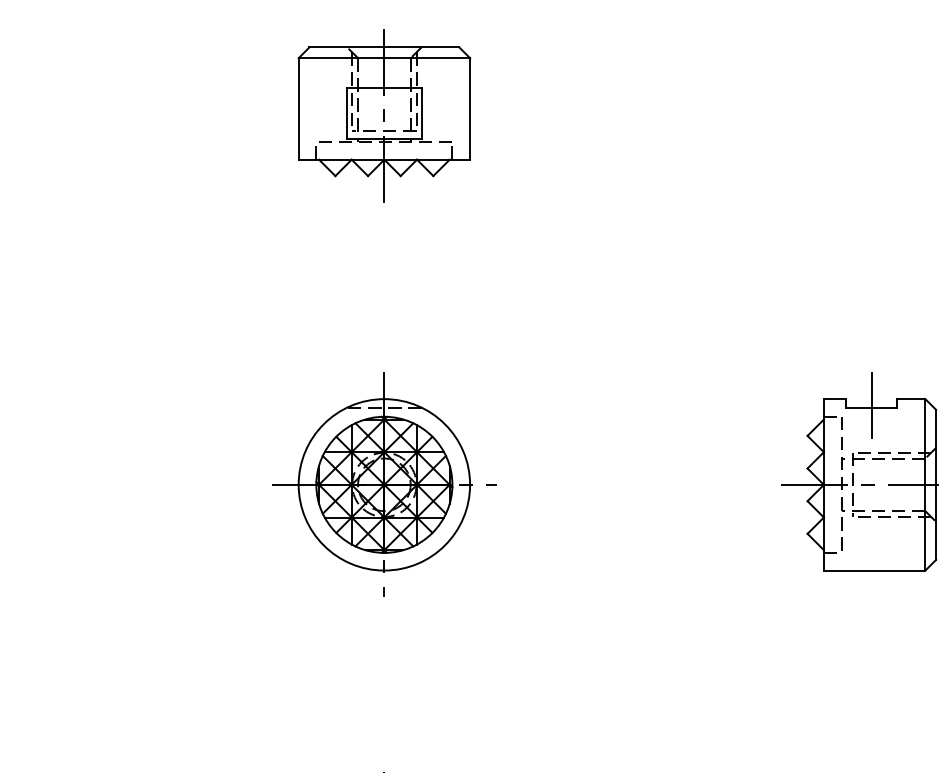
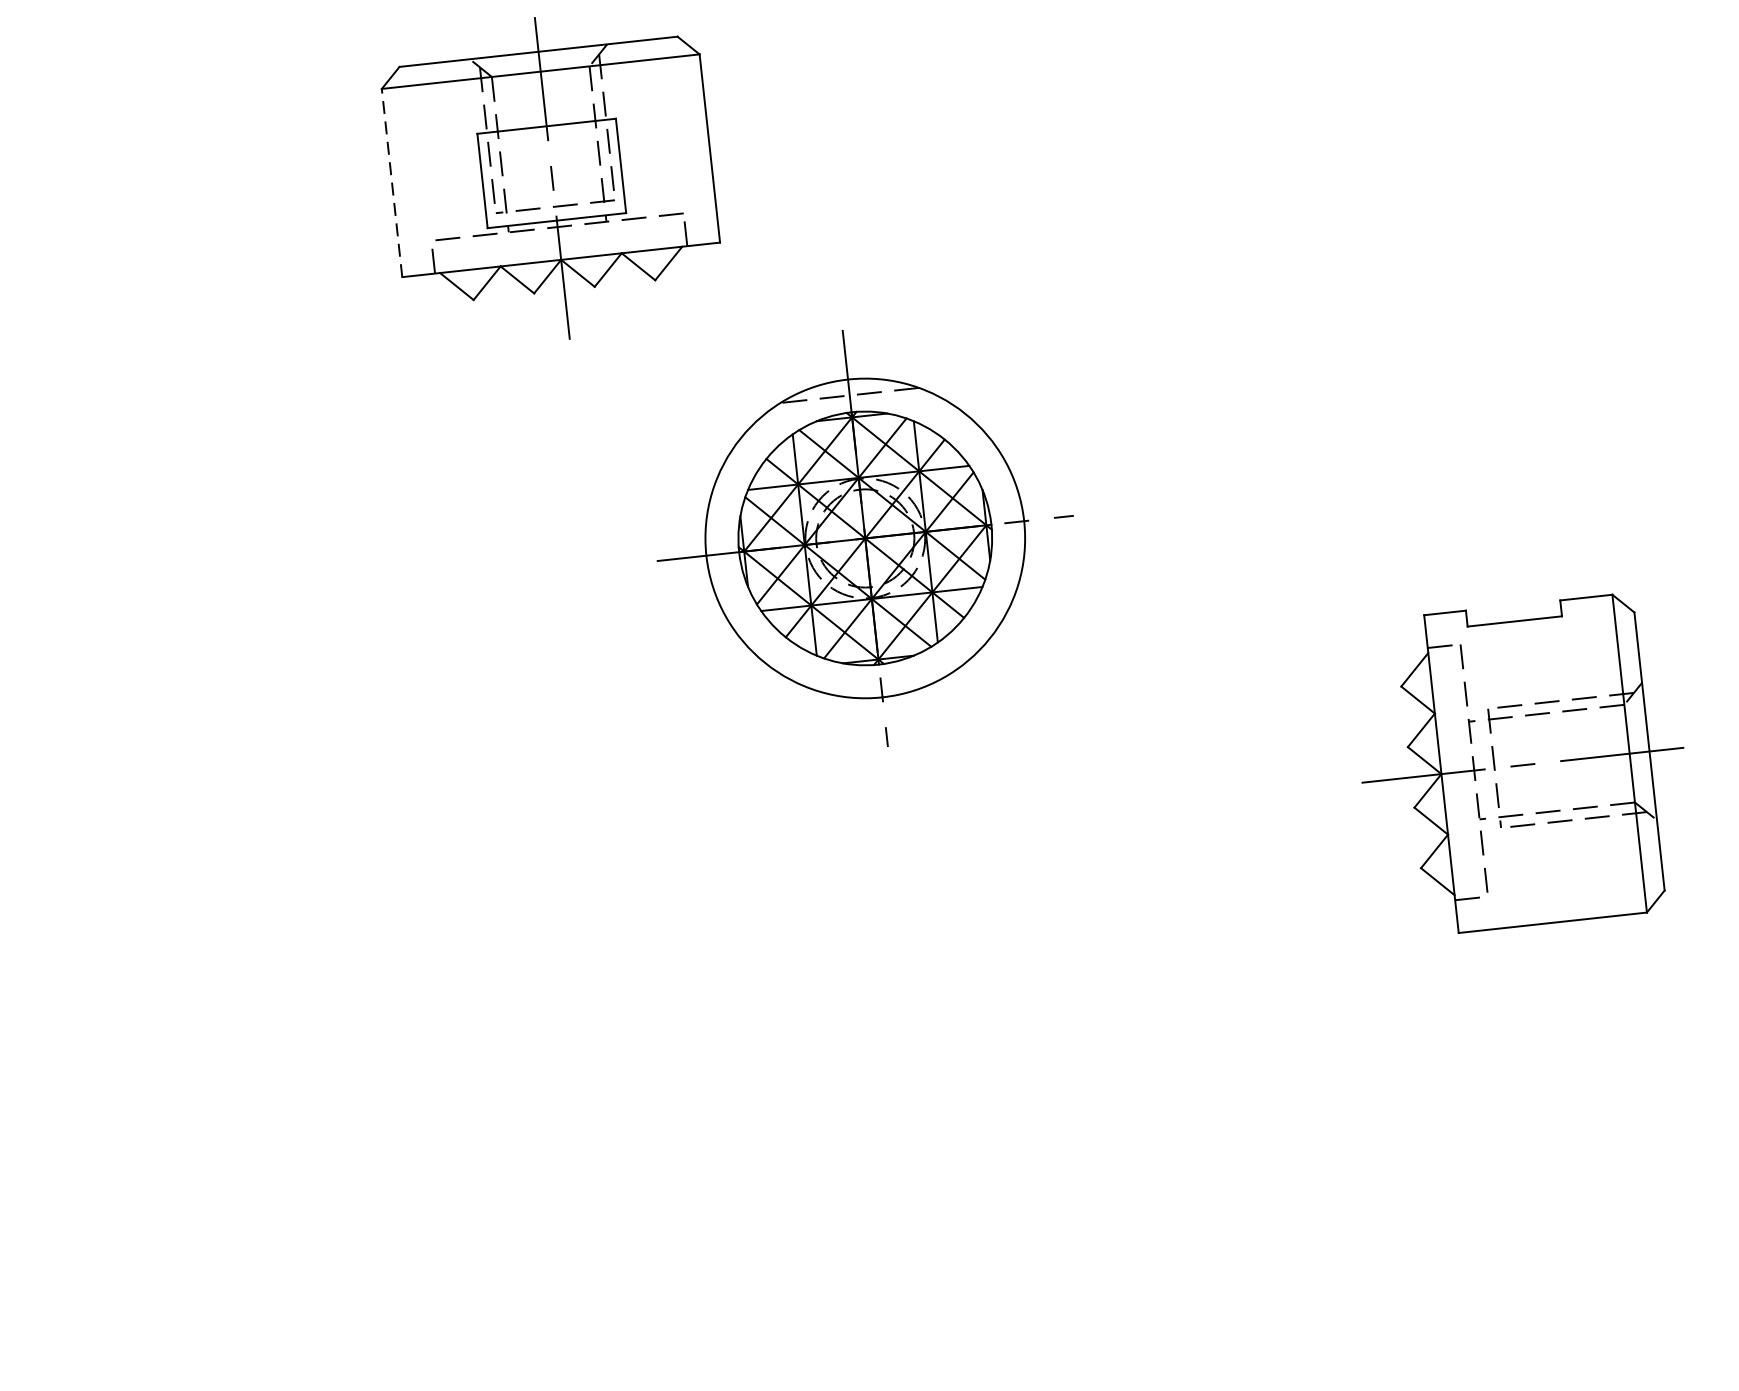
line: (298, 108) -> (391, 182), solid -> dashed
line: (871, 408) -> (1514, 622), removed
part: (384, 484) -> (865, 537), moved

